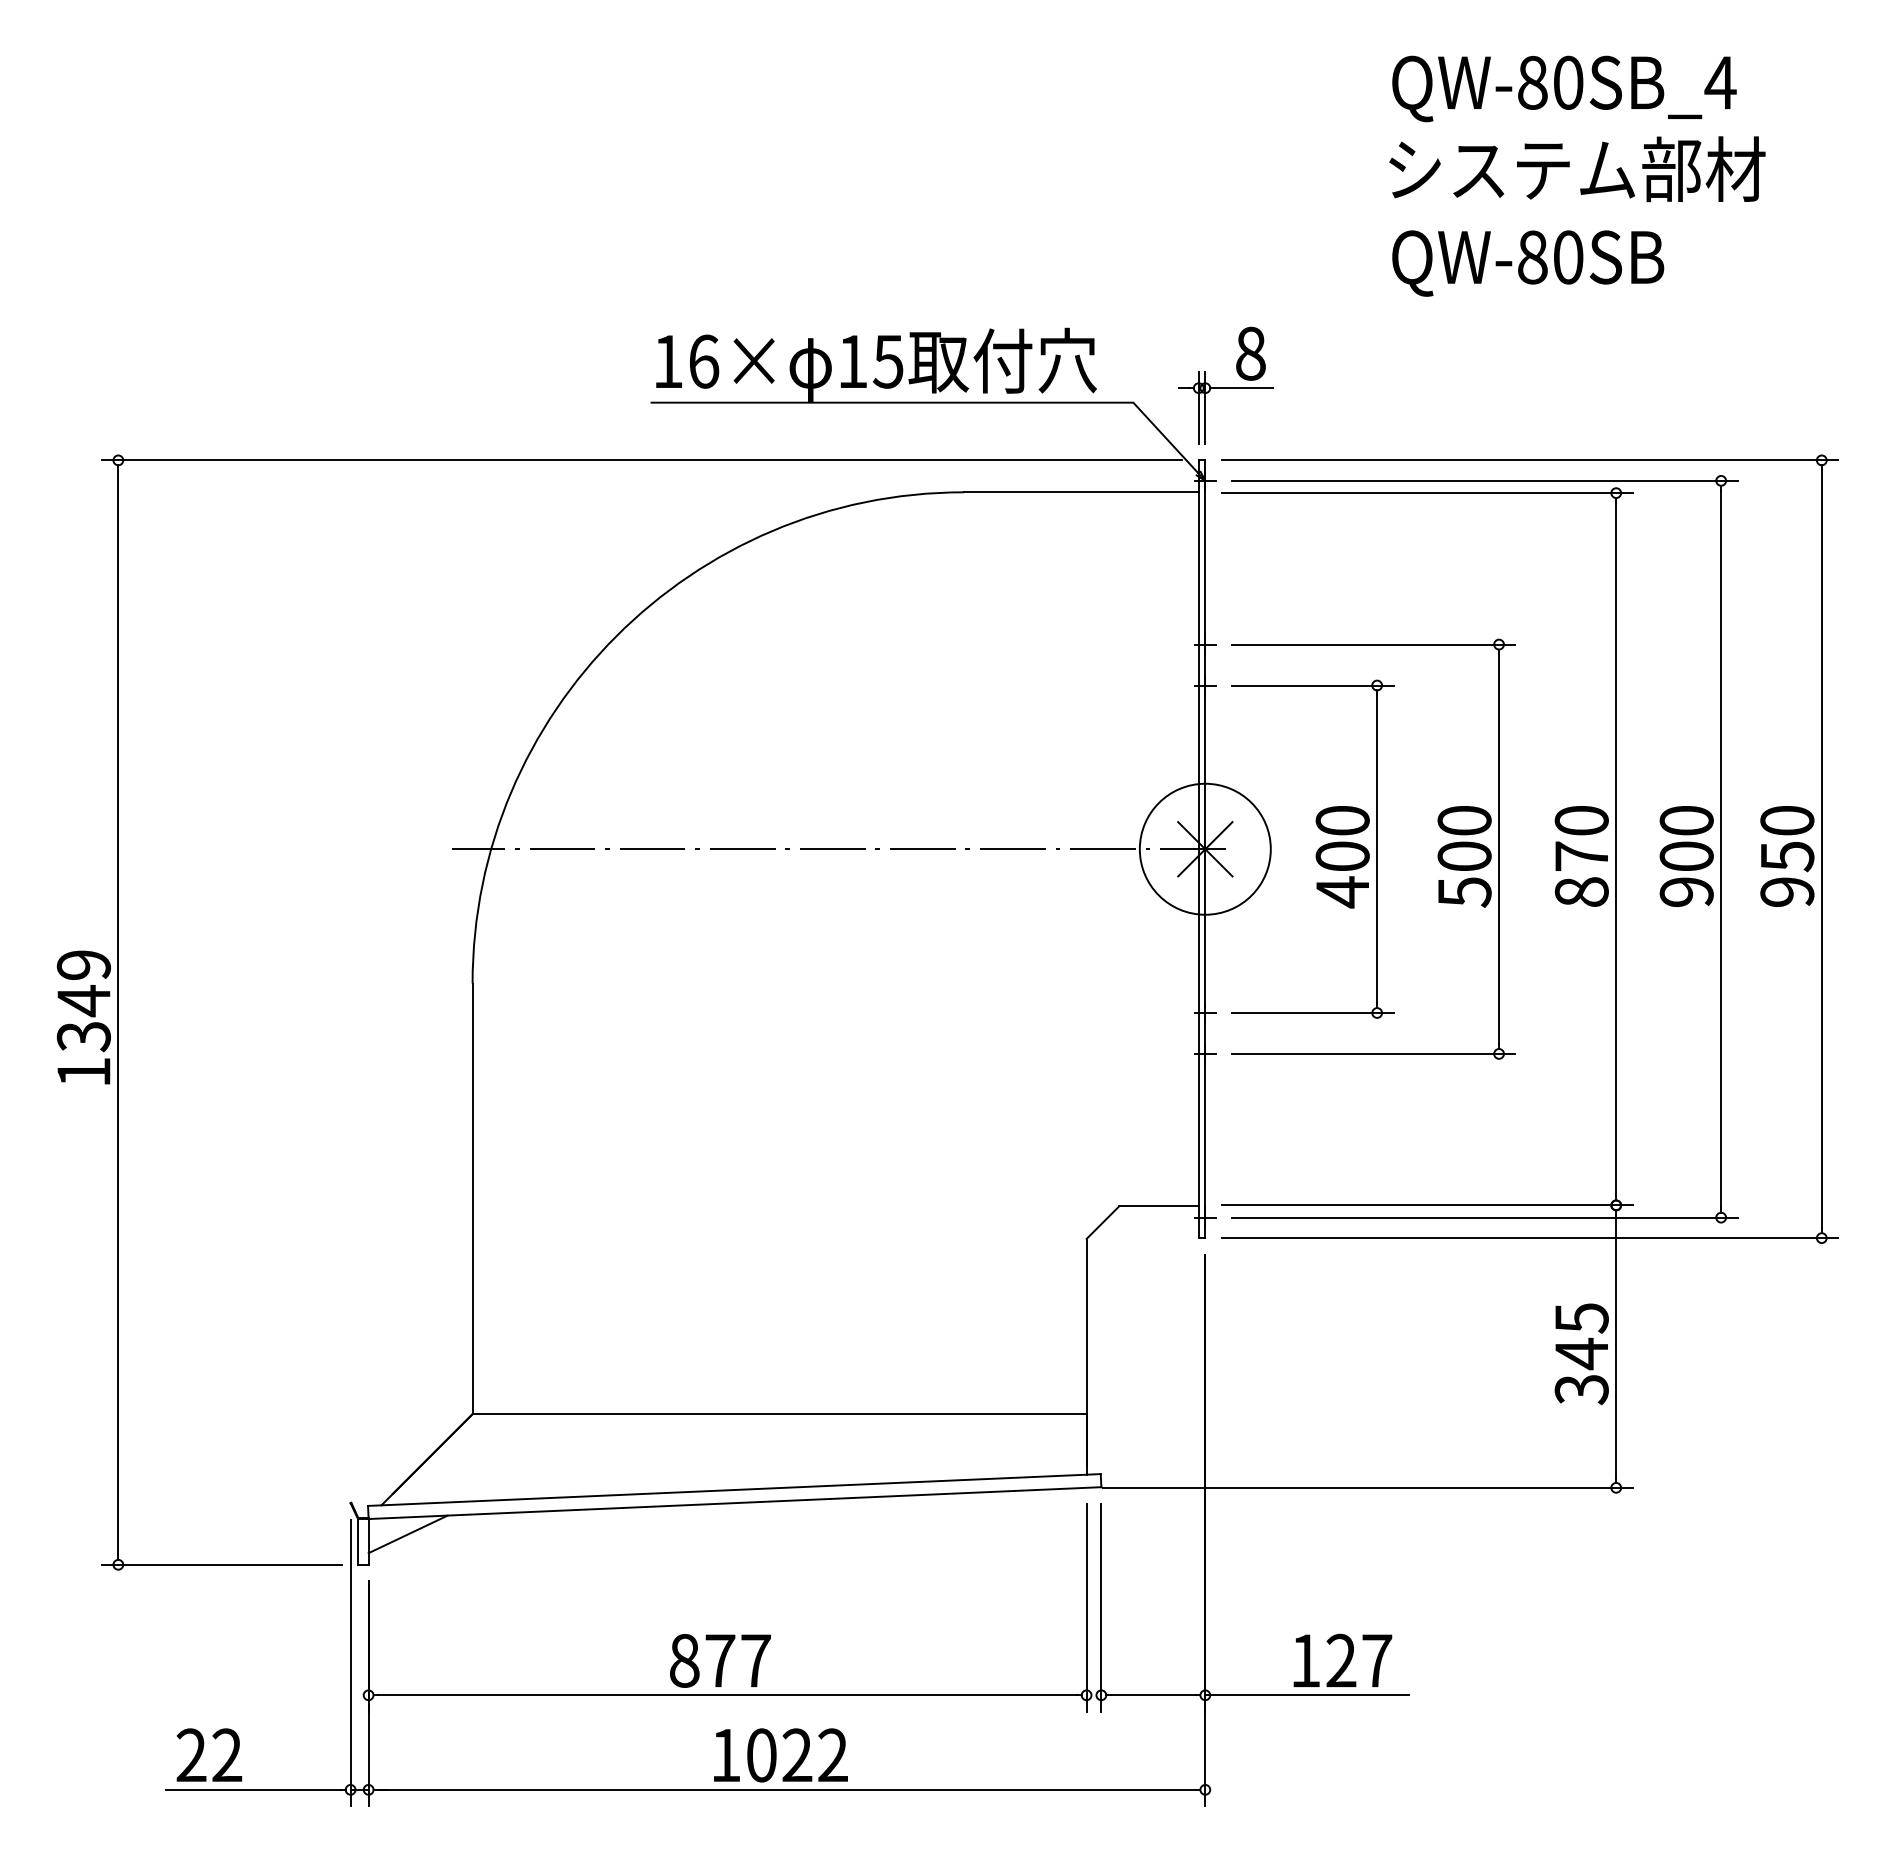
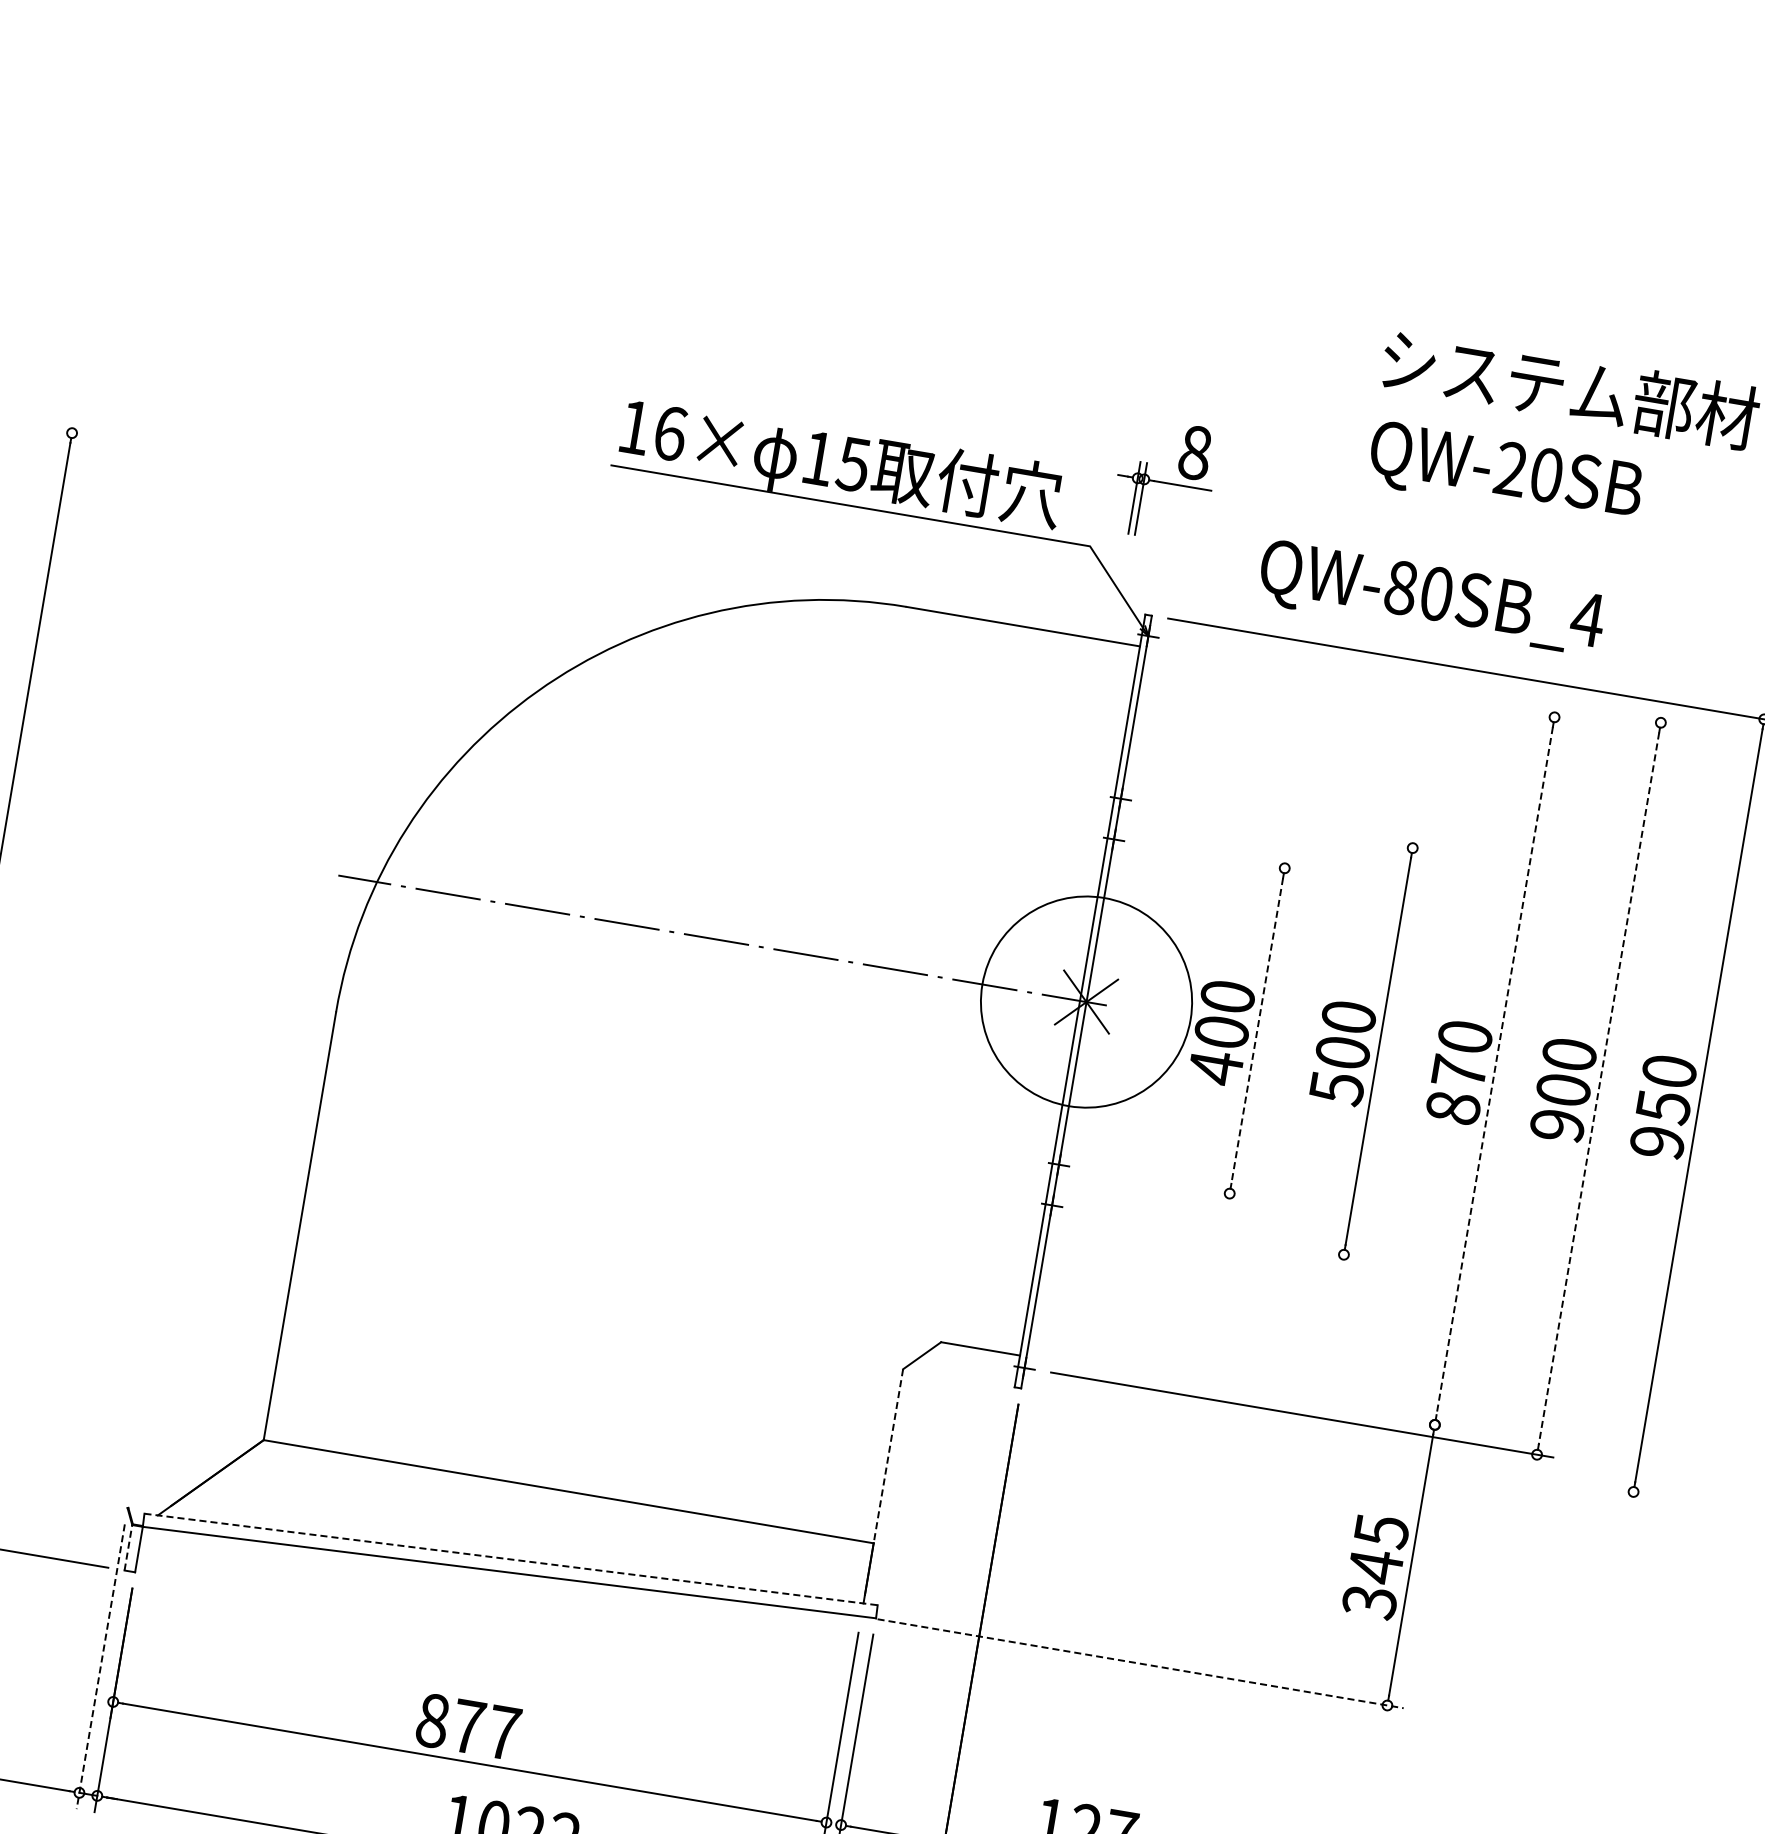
text: (1564, 88) -> (1431, 598), moved
text: (1532, 257) -> (1510, 469), QW-80SB -> QW-20SB
part: (1225, 385) -> (1164, 480), moved
line: (641, 460) -> (591, 521), removed
line: (1484, 480) -> (1425, 682), removed
line: (1426, 493) -> (1366, 685), removed
line: (1373, 644) -> (1288, 826), removed
line: (1312, 685) -> (1220, 857), removed
circle: (1204, 848) -> (1085, 1001), size x1.6
line: (1377, 849) -> (1257, 1031), solid -> dashed
line: (1616, 849) -> (1494, 1071), solid -> dashed
line: (1721, 849) -> (1599, 1089), solid -> dashed
line: (1312, 1013) -> (1165, 1183), removed
line: (1373, 1053) -> (1219, 1233), removed
line: (1426, 1205) -> (1246, 1393), removed
line: (1529, 1238) -> (1343, 1443), removed
line: (1086, 1326) -> (888, 1456), solid -> dashed
line: (1367, 1487) -> (1140, 1663), solid -> dashed
line: (734, 1490) -> (511, 1559), solid -> dashed
line: (407, 1534) -> (178, 1548), removed
line: (357, 1541) -> (128, 1547), solid -> dashed
line: (350, 1663) -> (100, 1667), solid -> dashed

